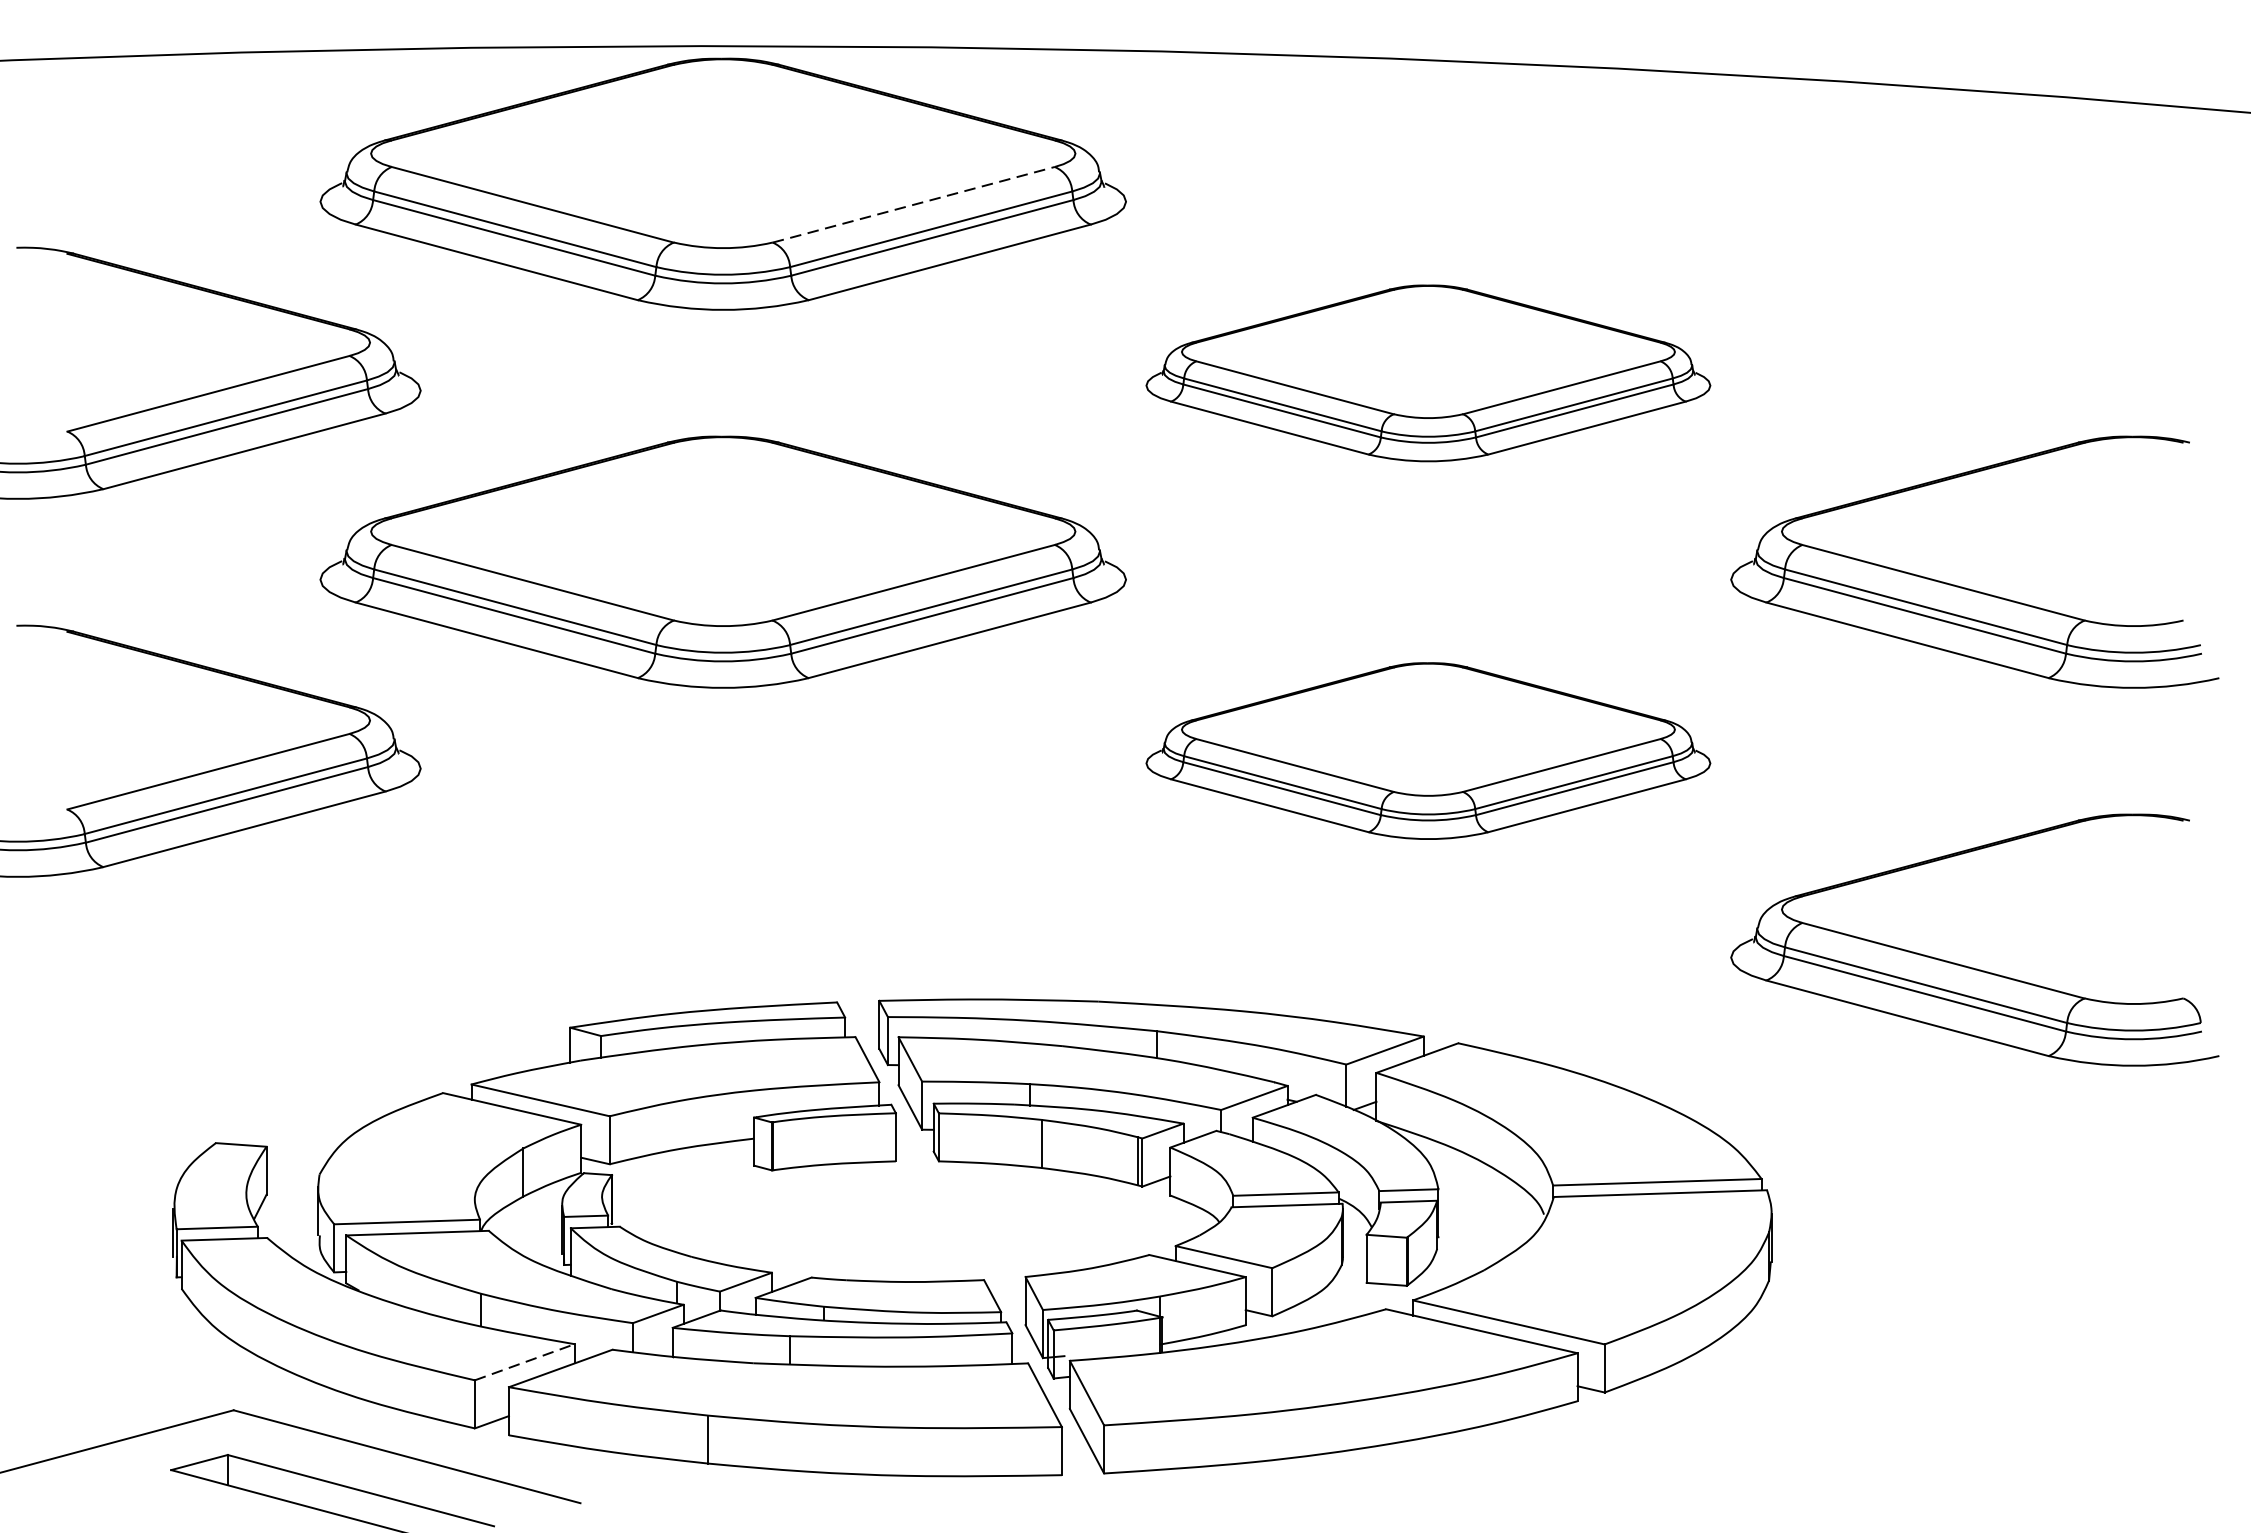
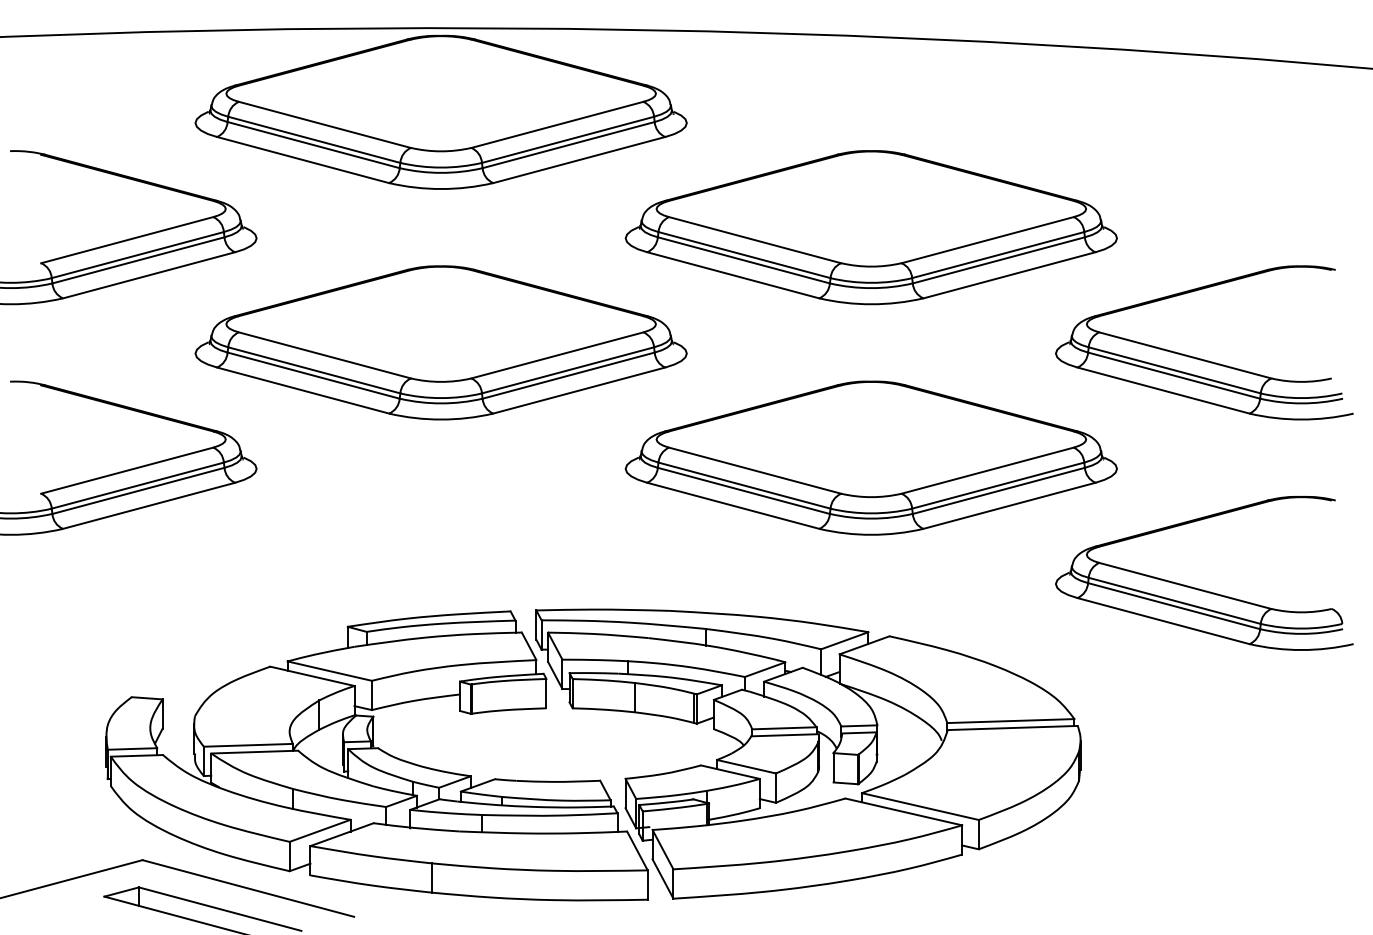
line: (913, 204) -> (557, 124), dashed -> solid
part: (1427, 372) -> (870, 227), size x1.43
part: (1427, 750) -> (870, 457), size x1.43
line: (525, 1361) -> (320, 830), dashed -> solid

